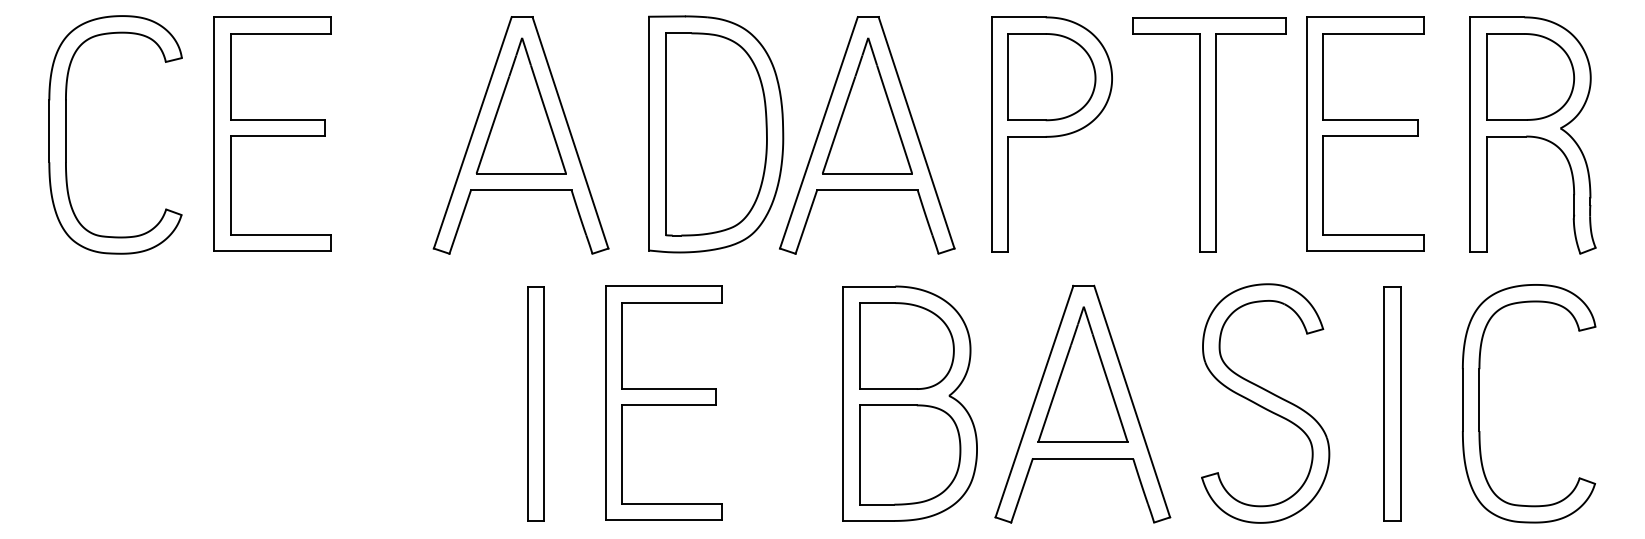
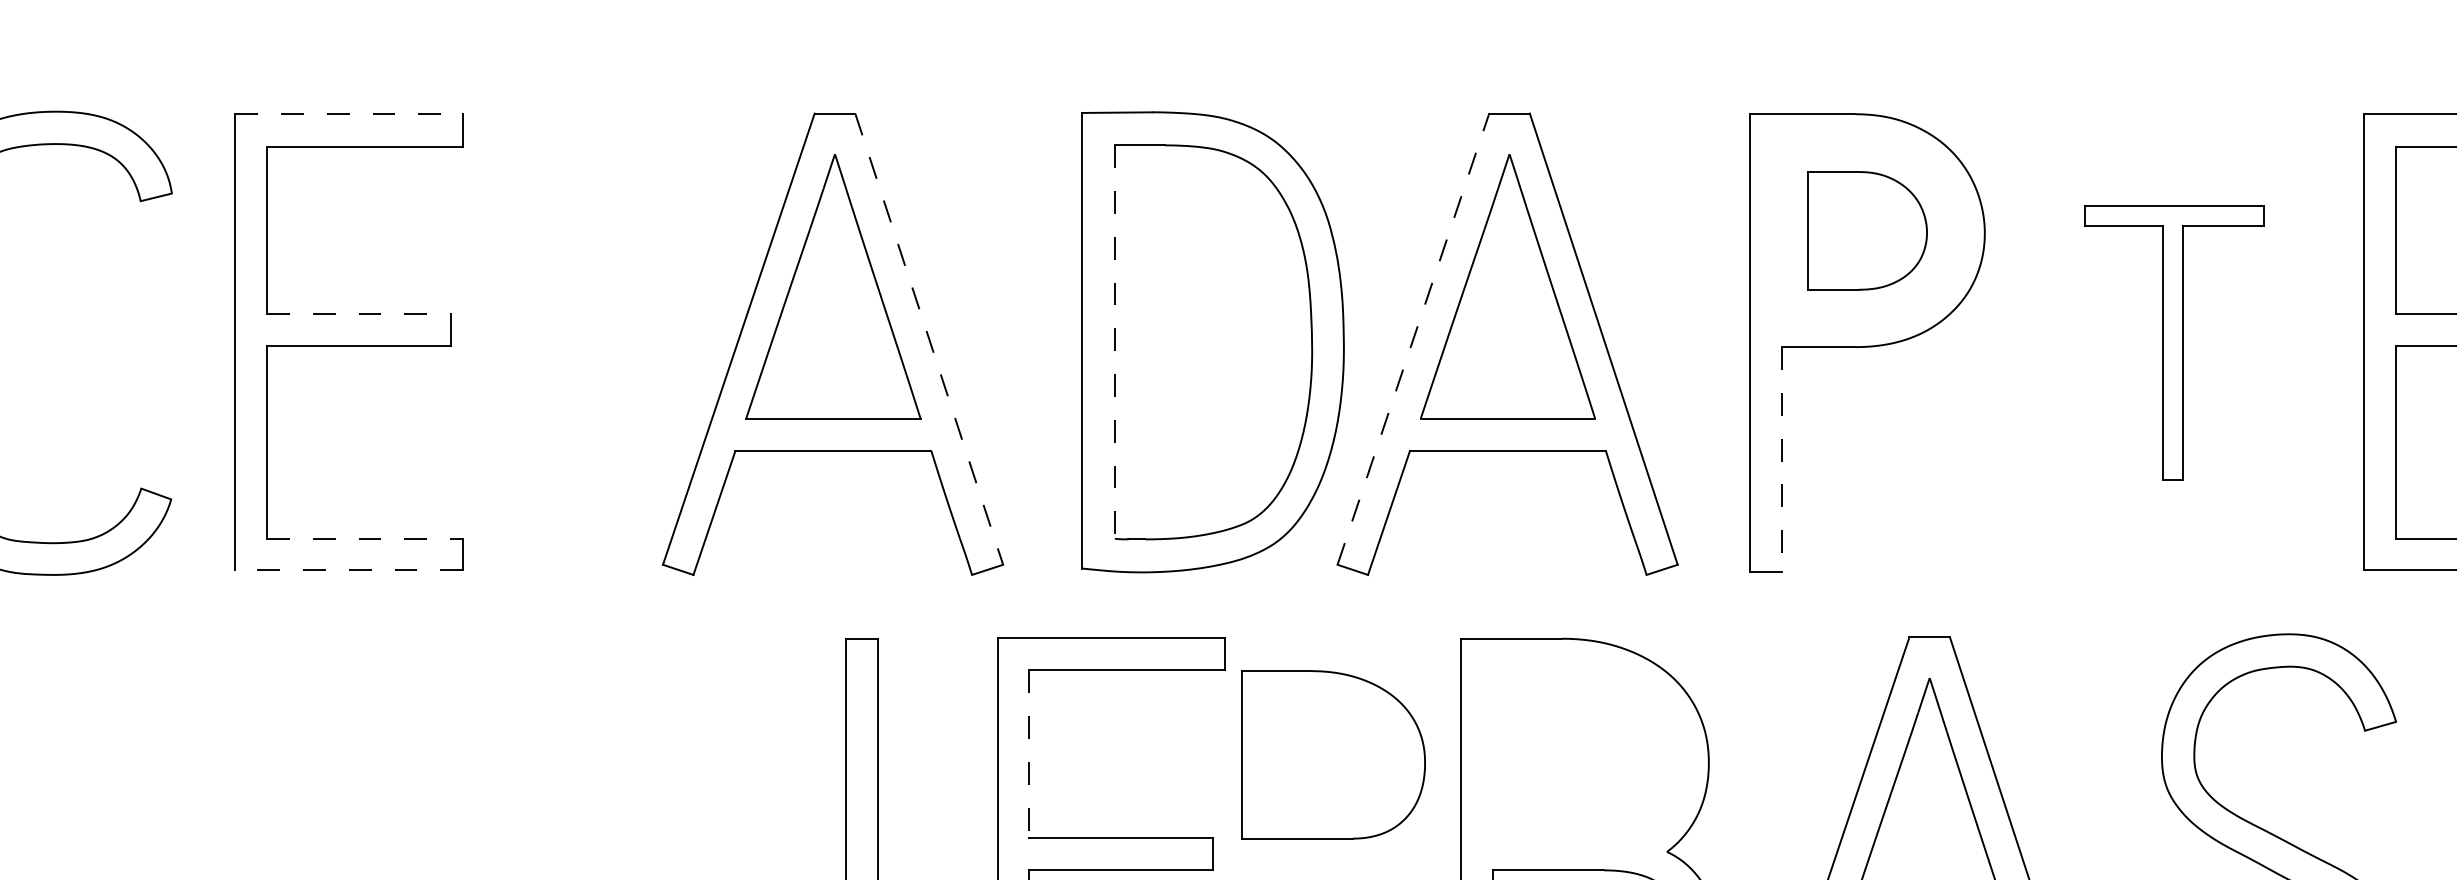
line: (273, 17) -> (350, 114), solid -> dashed
part: (1051, 77) -> (1866, 231), size x0.7
line: (278, 119) -> (360, 313), solid -> dashed
line: (570, 132) -> (929, 338), solid -> dashed
line: (819, 132) -> (1414, 338), solid -> dashed
line: (665, 134) -> (1114, 342), solid -> dashed
part: (1209, 134) -> (2174, 342), size x0.6
line: (1008, 194) -> (1782, 459), solid -> dashed
line: (281, 235) -> (366, 539), solid -> dashed
line: (272, 251) -> (348, 570), solid -> dashed
line: (621, 345) -> (1028, 753), solid -> dashed
part: (906, 345) -> (1332, 753), moved

